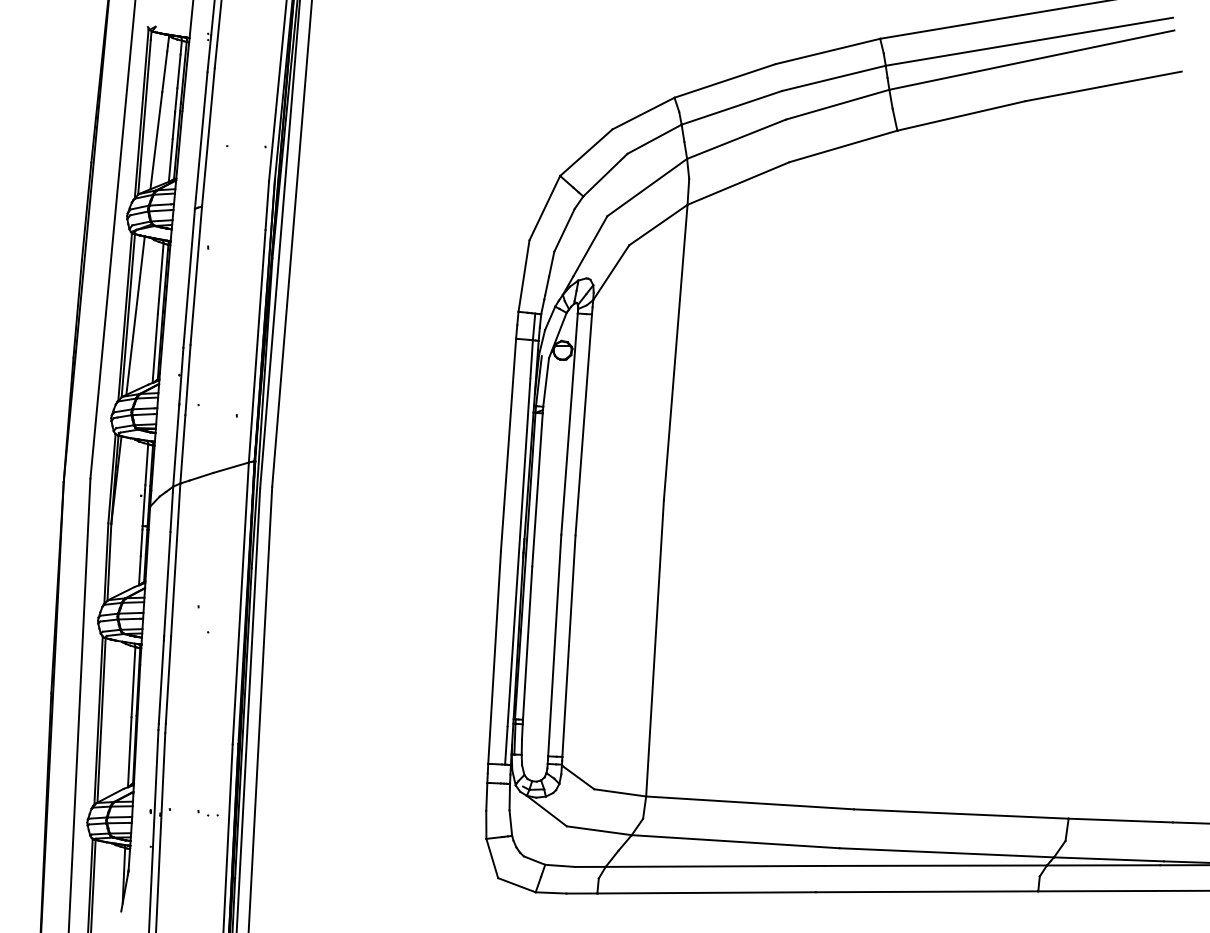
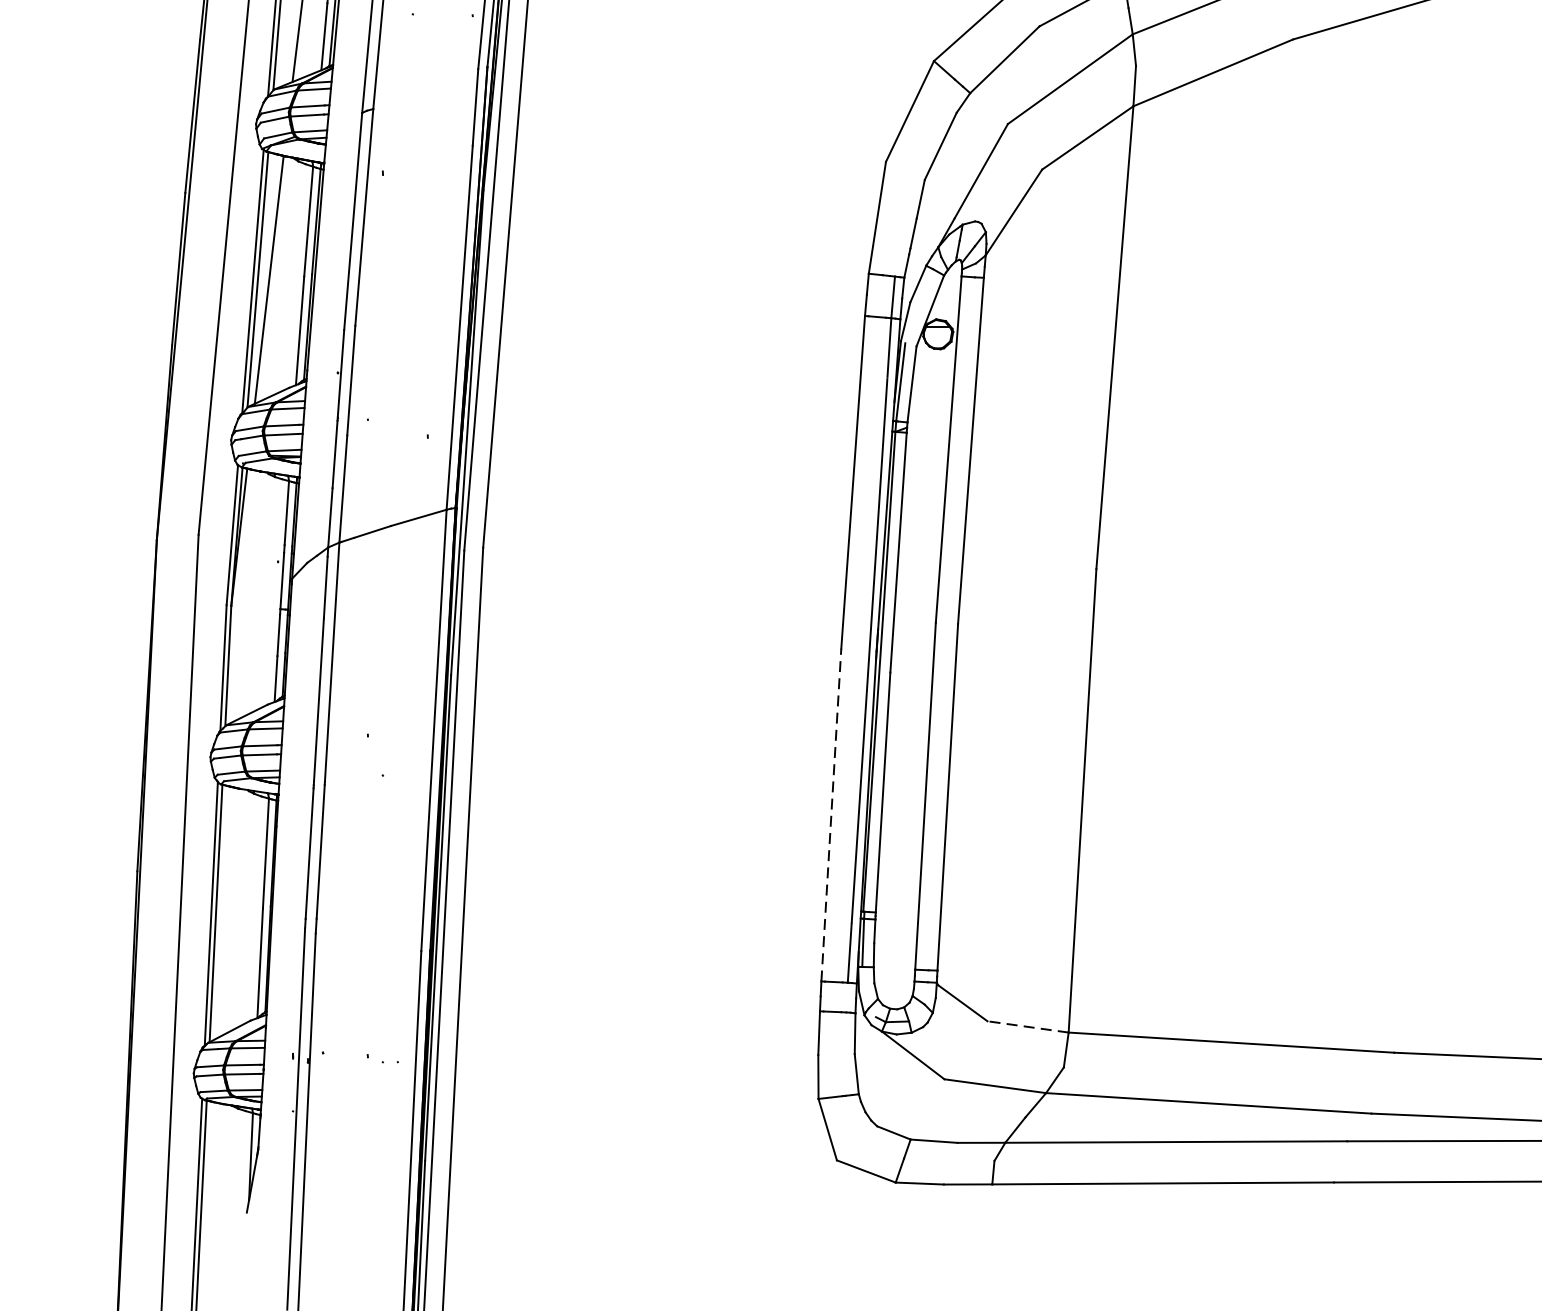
line: (494, 657) -> (831, 814), solid -> dashed
line: (619, 792) -> (1026, 1026), solid -> dashed

